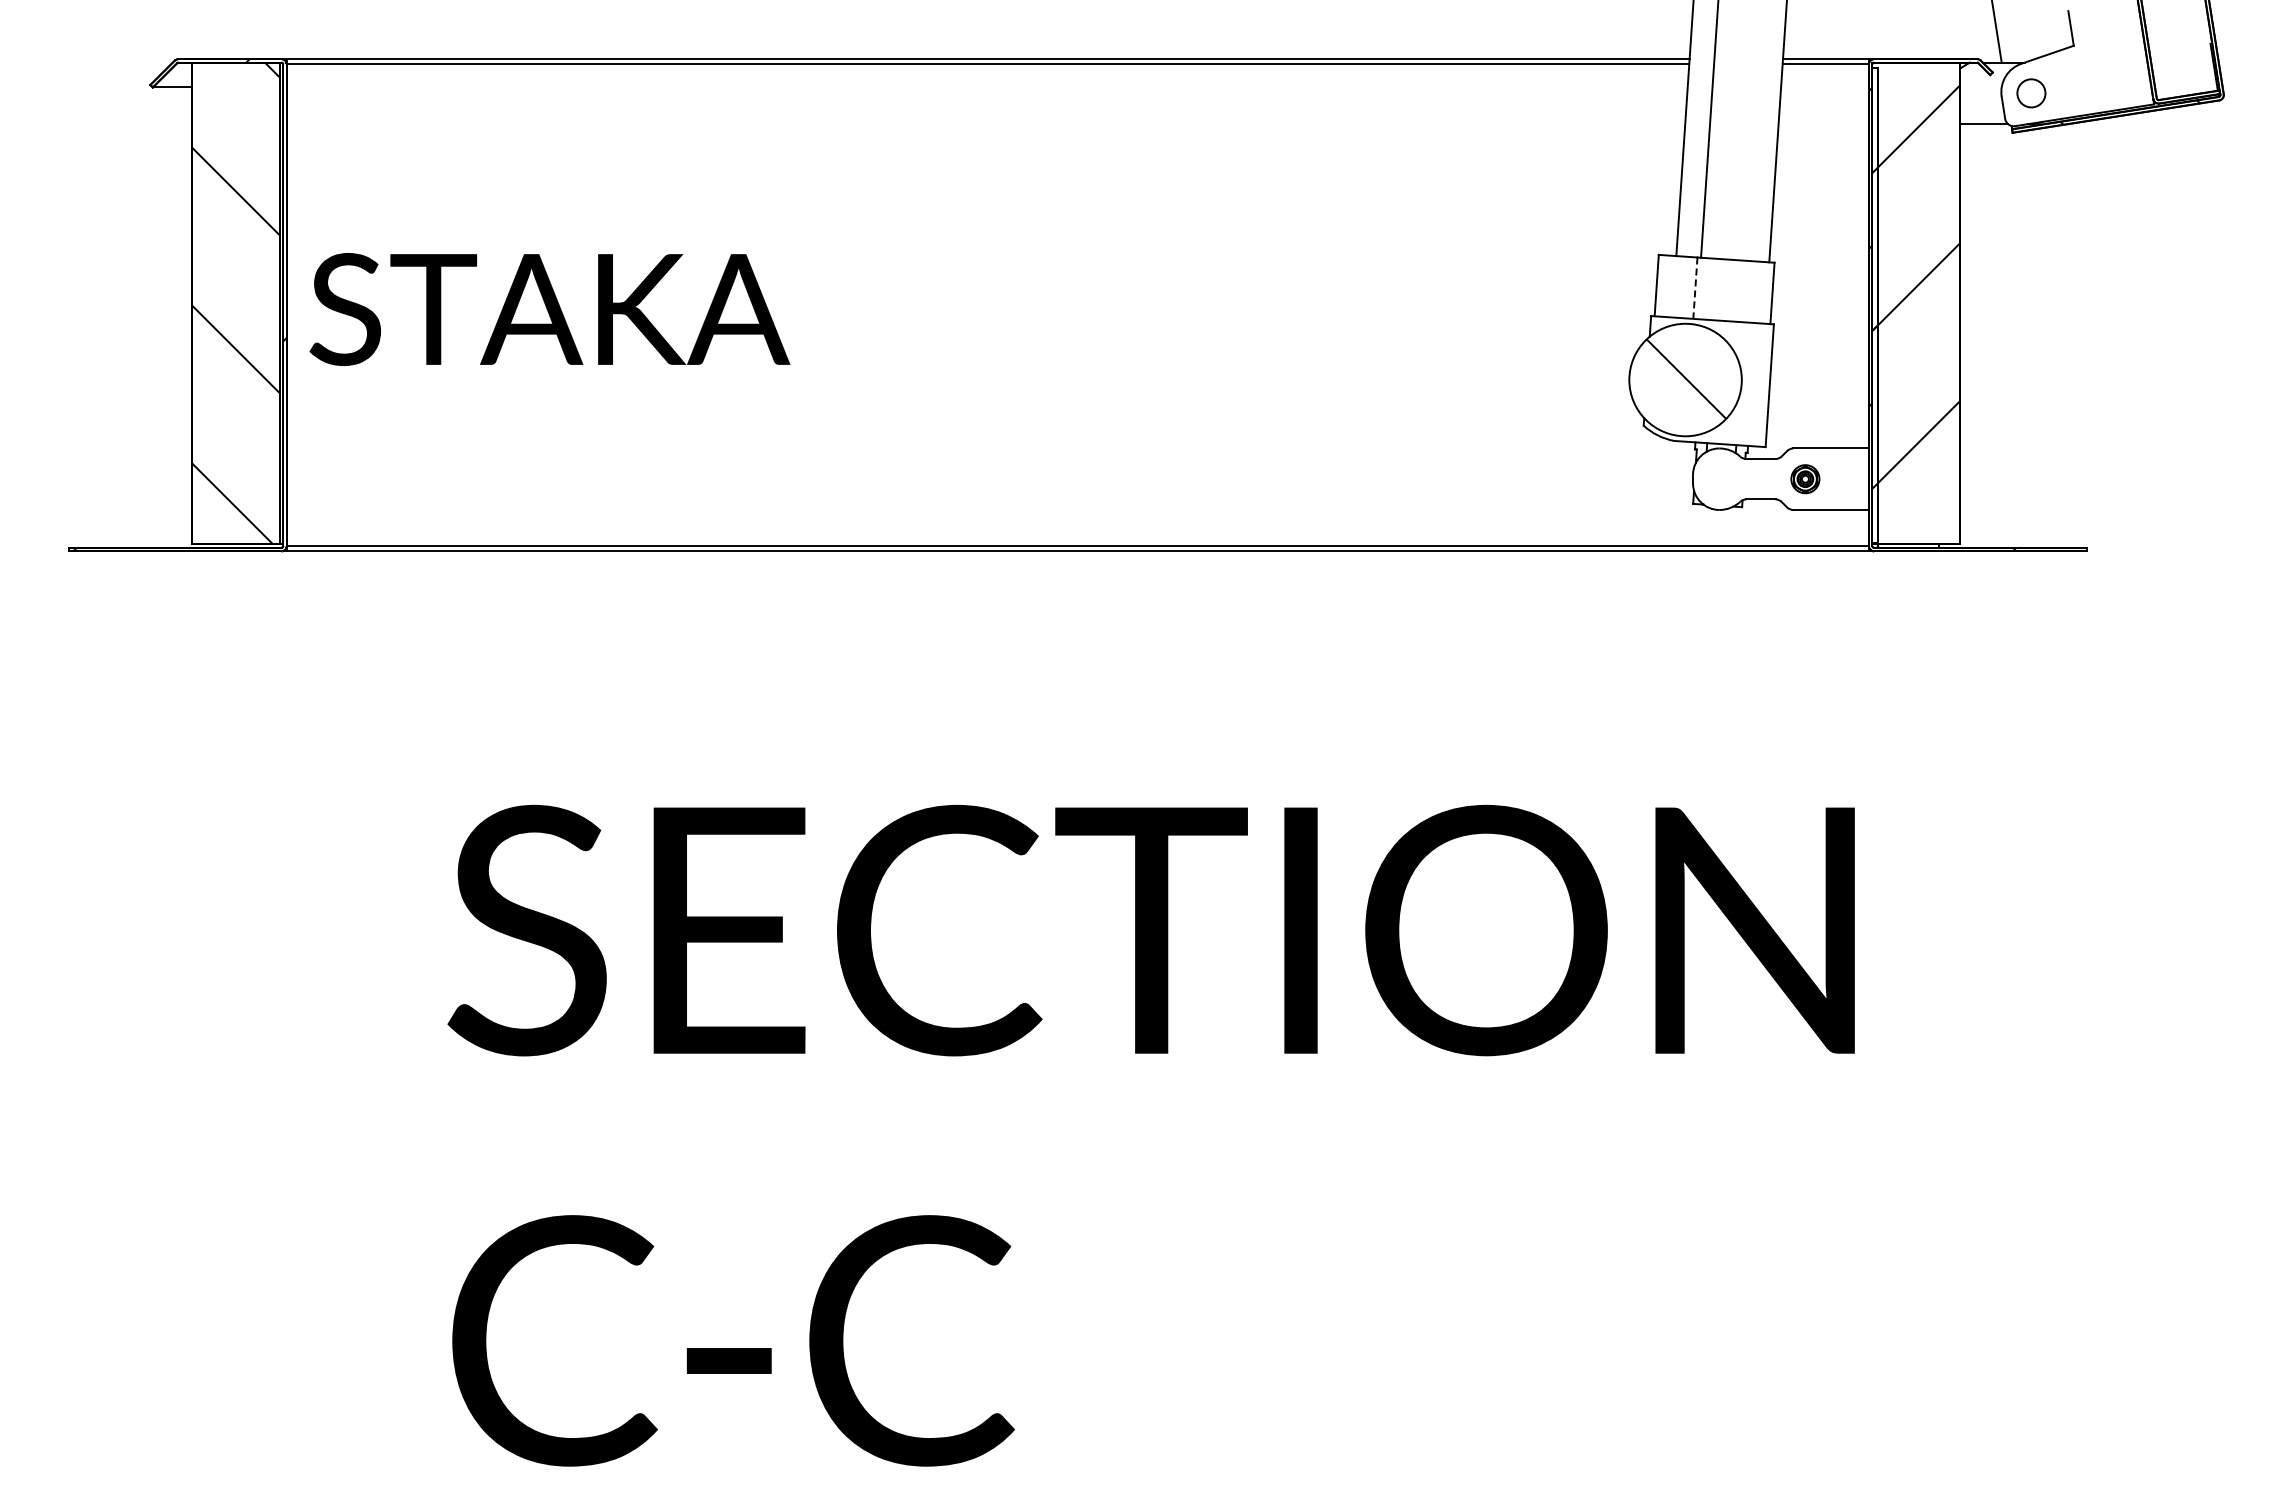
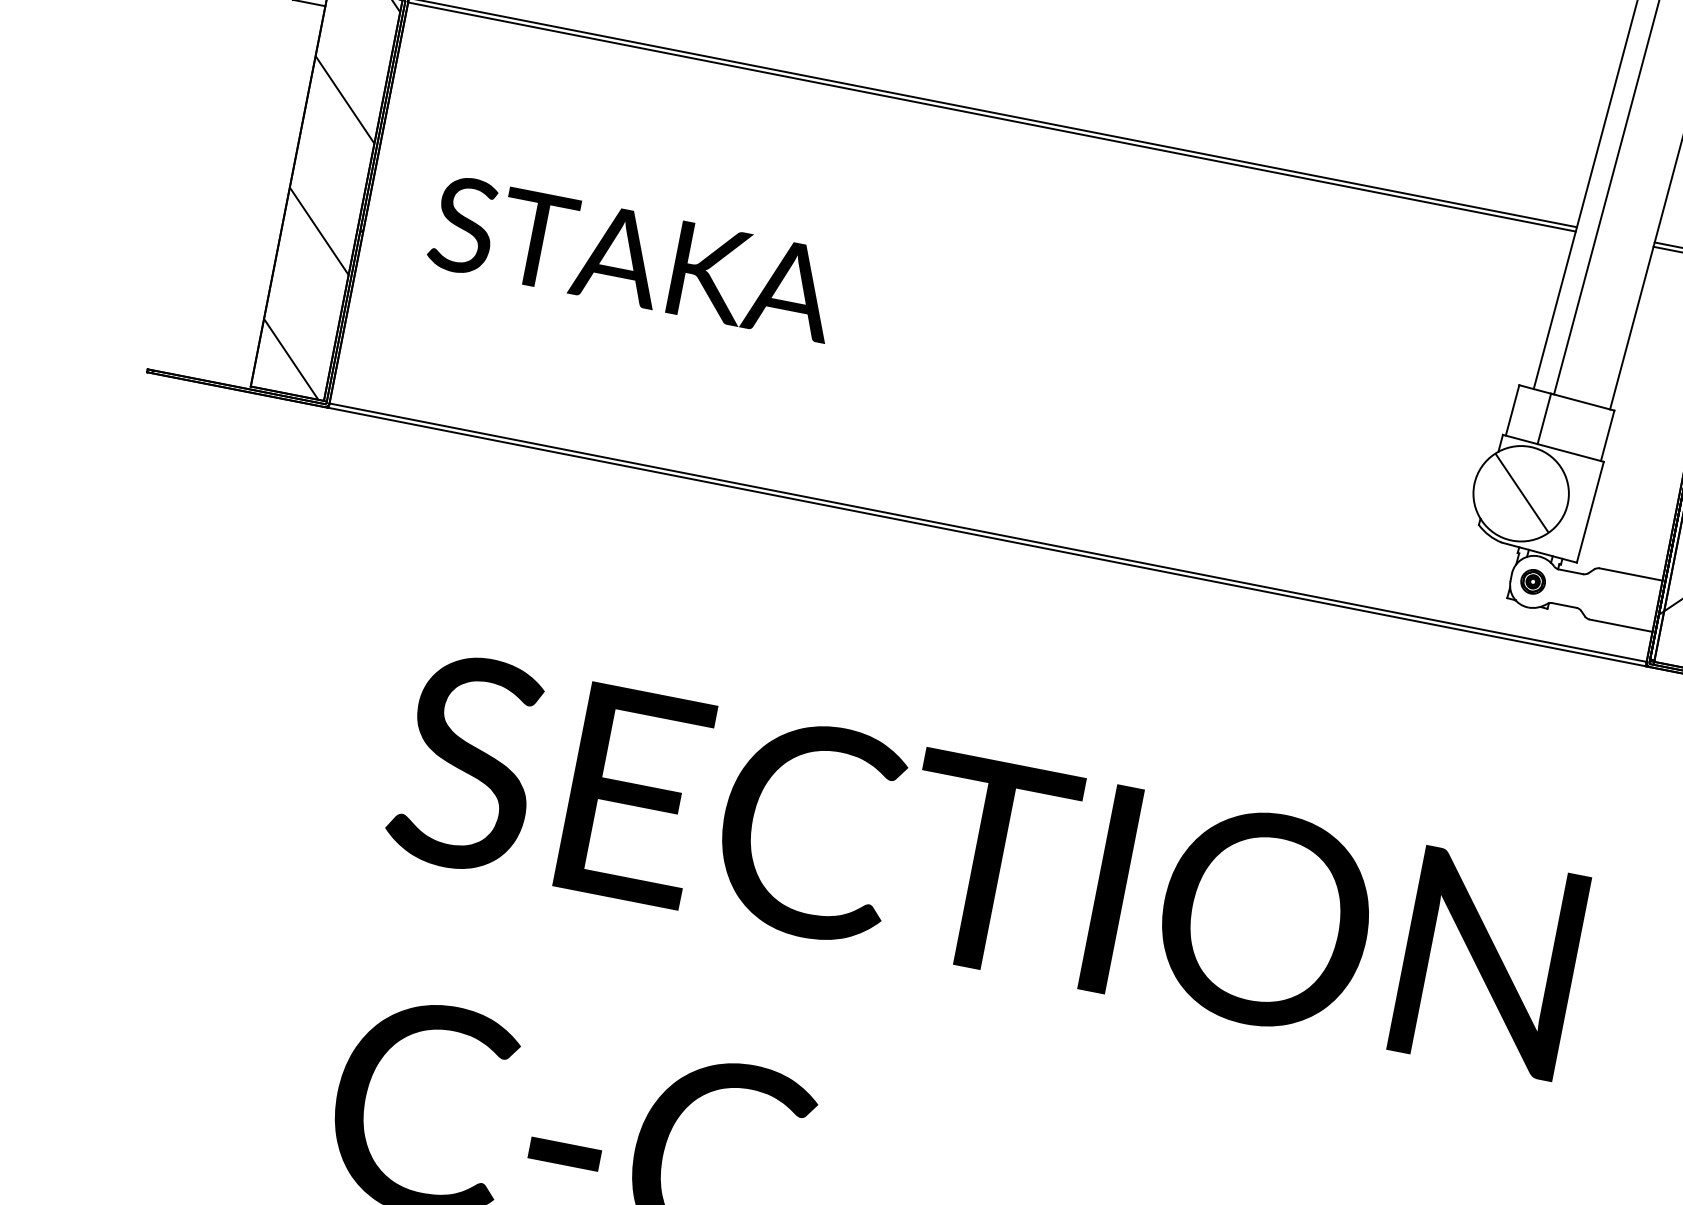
line: (1695, 288) -> (1544, 419), dashed -> solid
text: (549, 309) -> (633, 258), moved
part: (1805, 479) -> (1533, 582), moved

